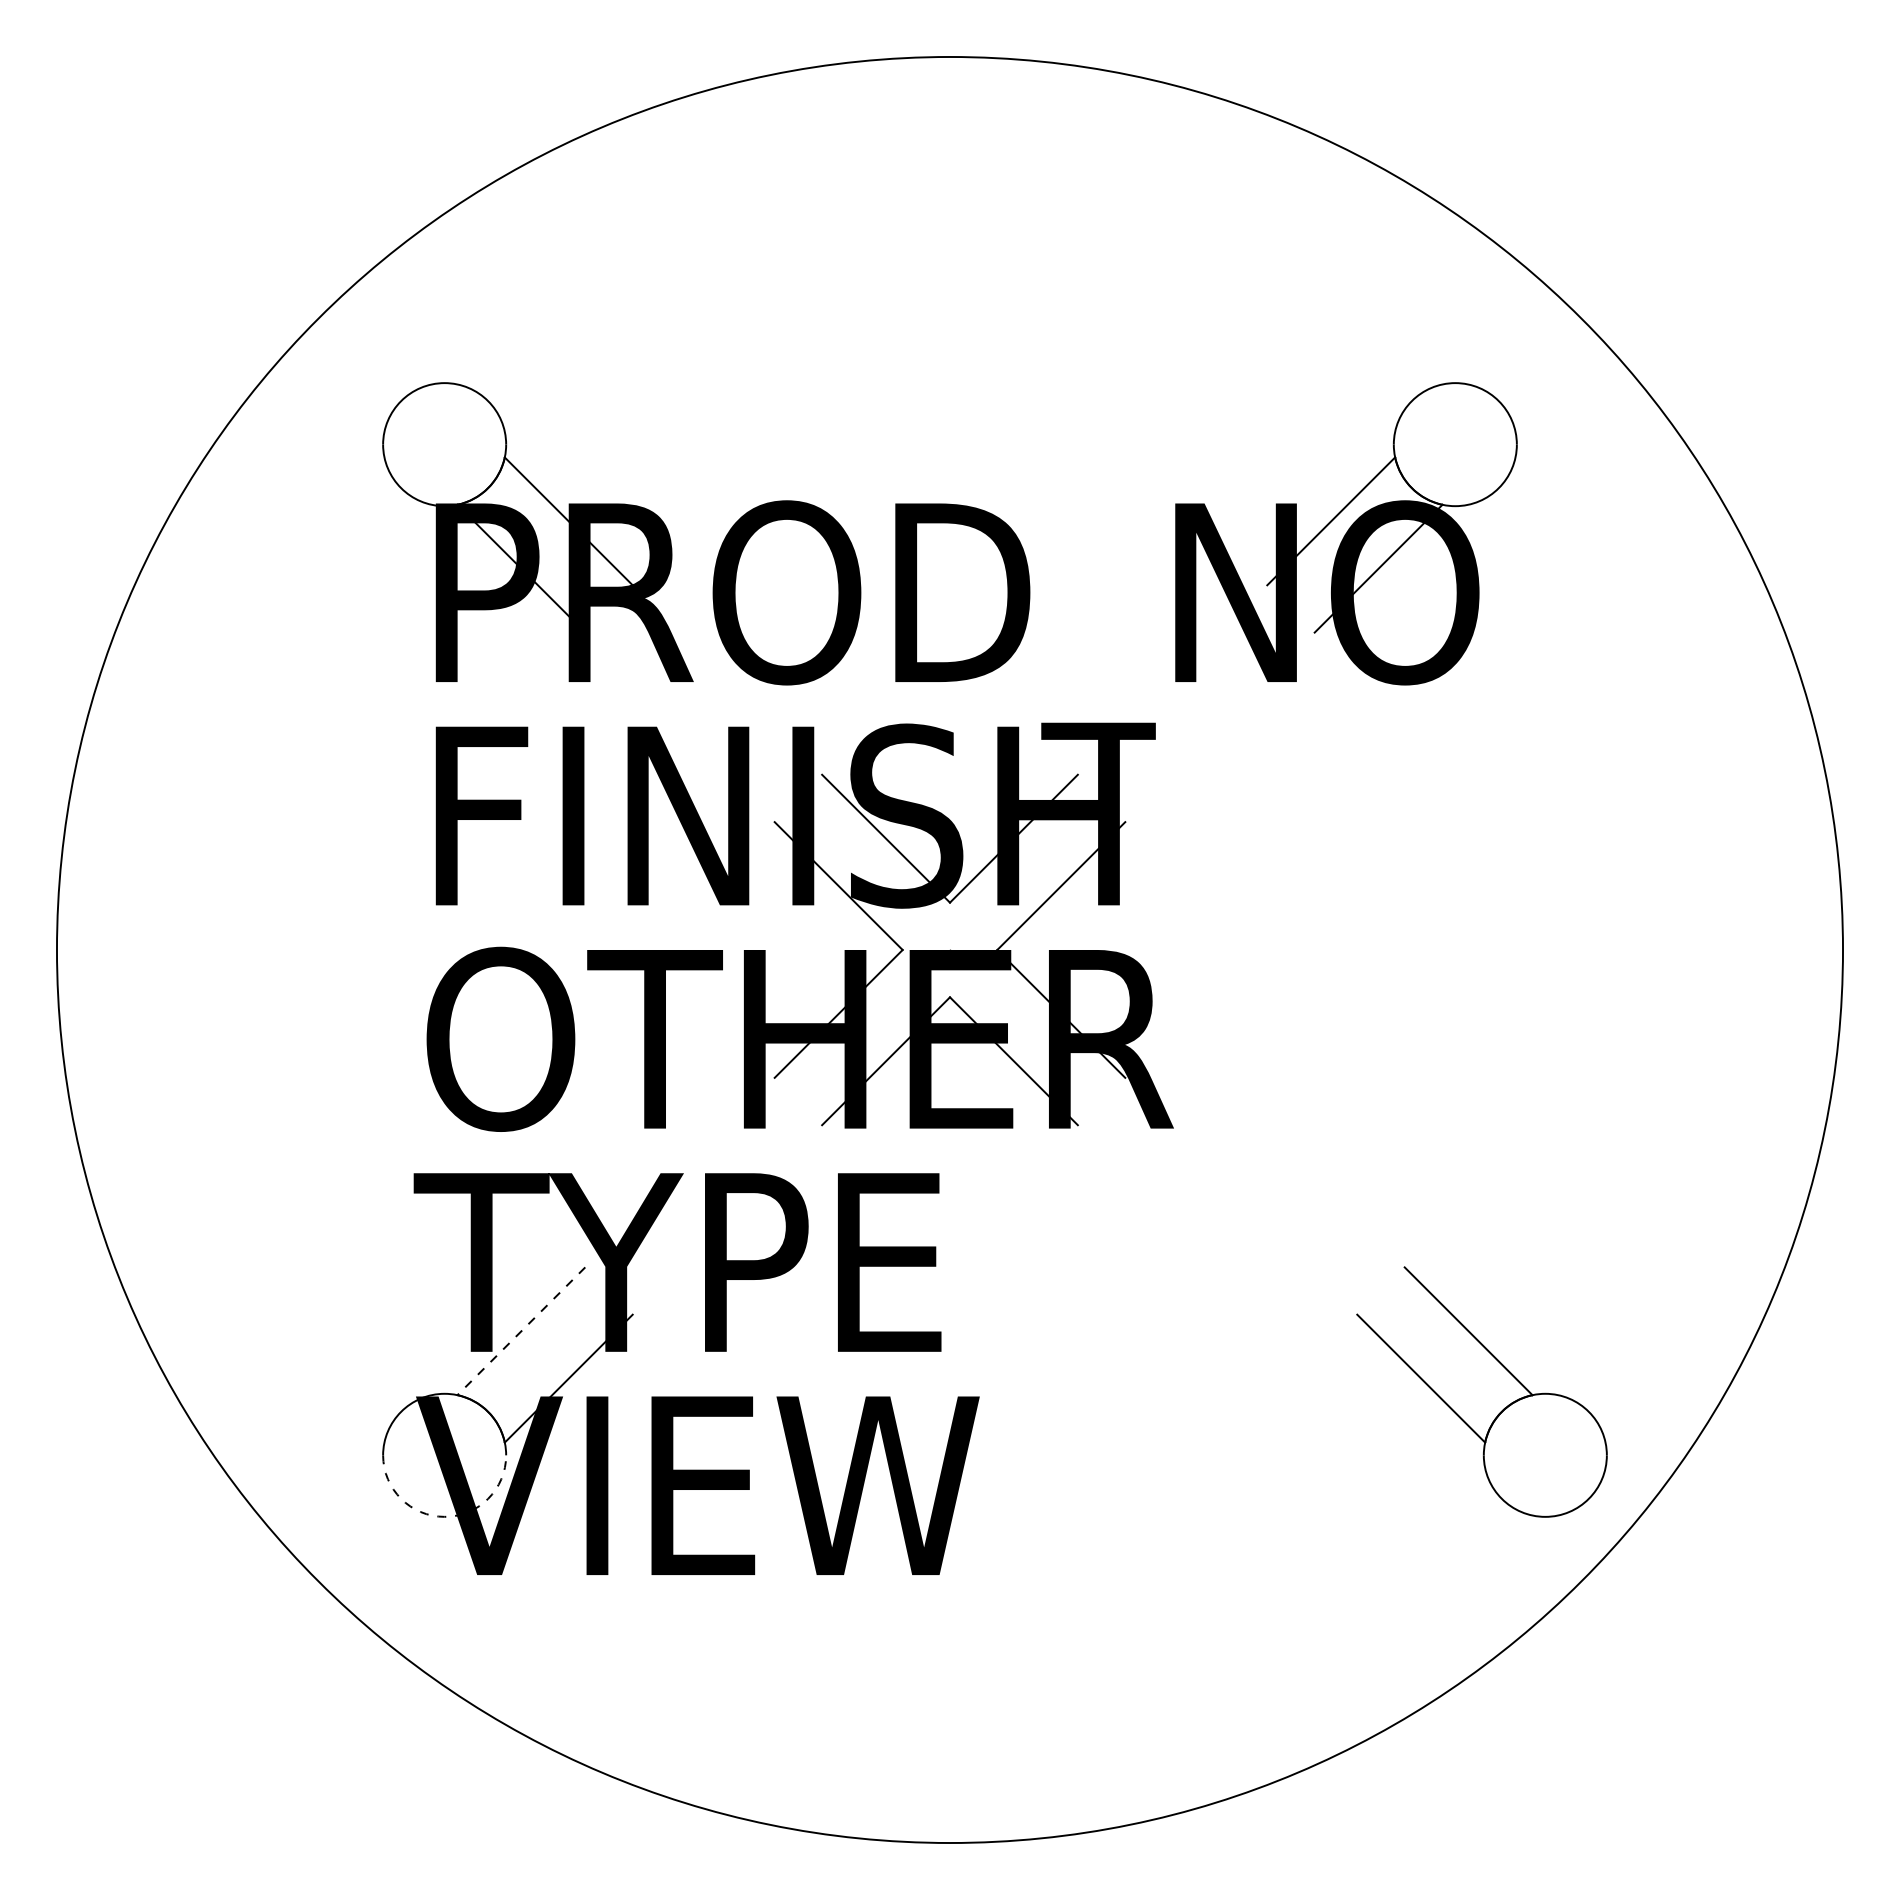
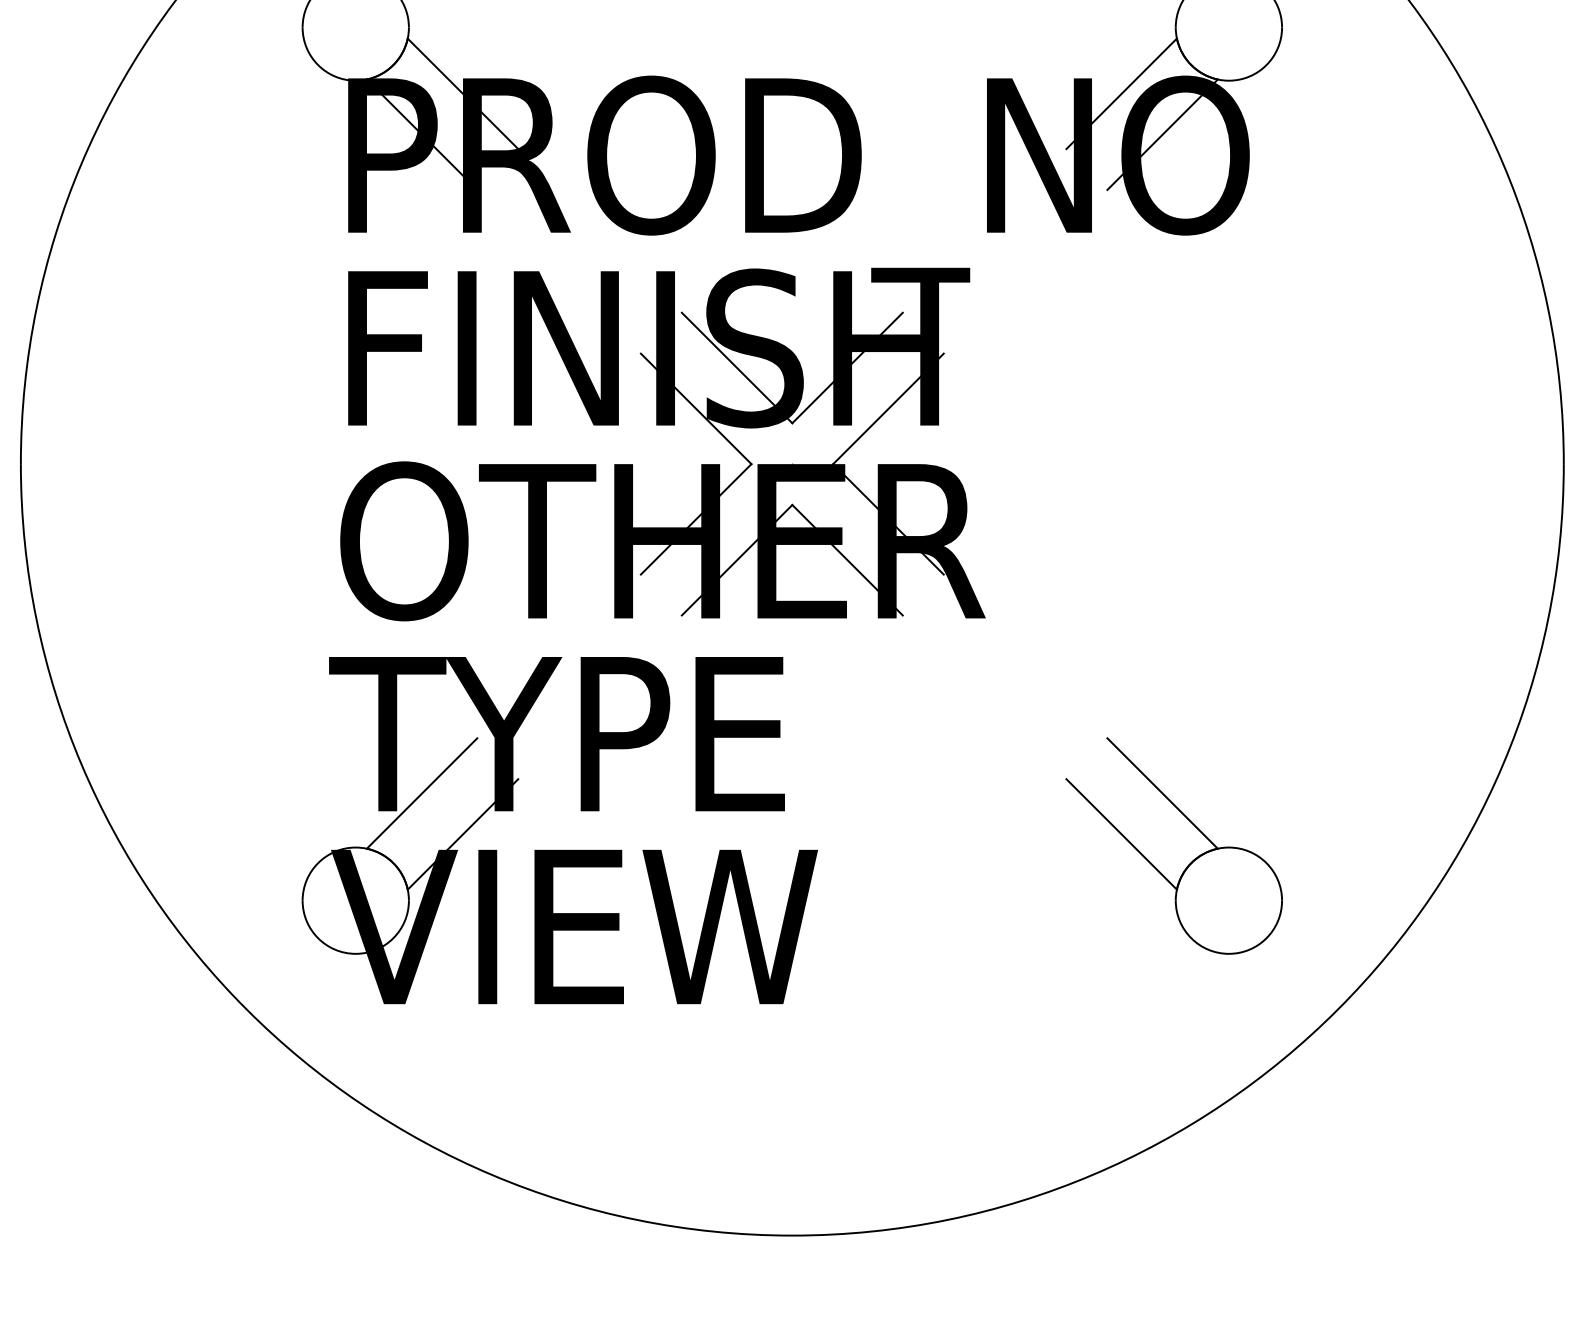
line: (521, 1331) -> (422, 793), dashed -> solid
part: (1501, 1410) -> (1191, 861), moved
arc: (444, 1516) -> (355, 953), dashed -> solid

